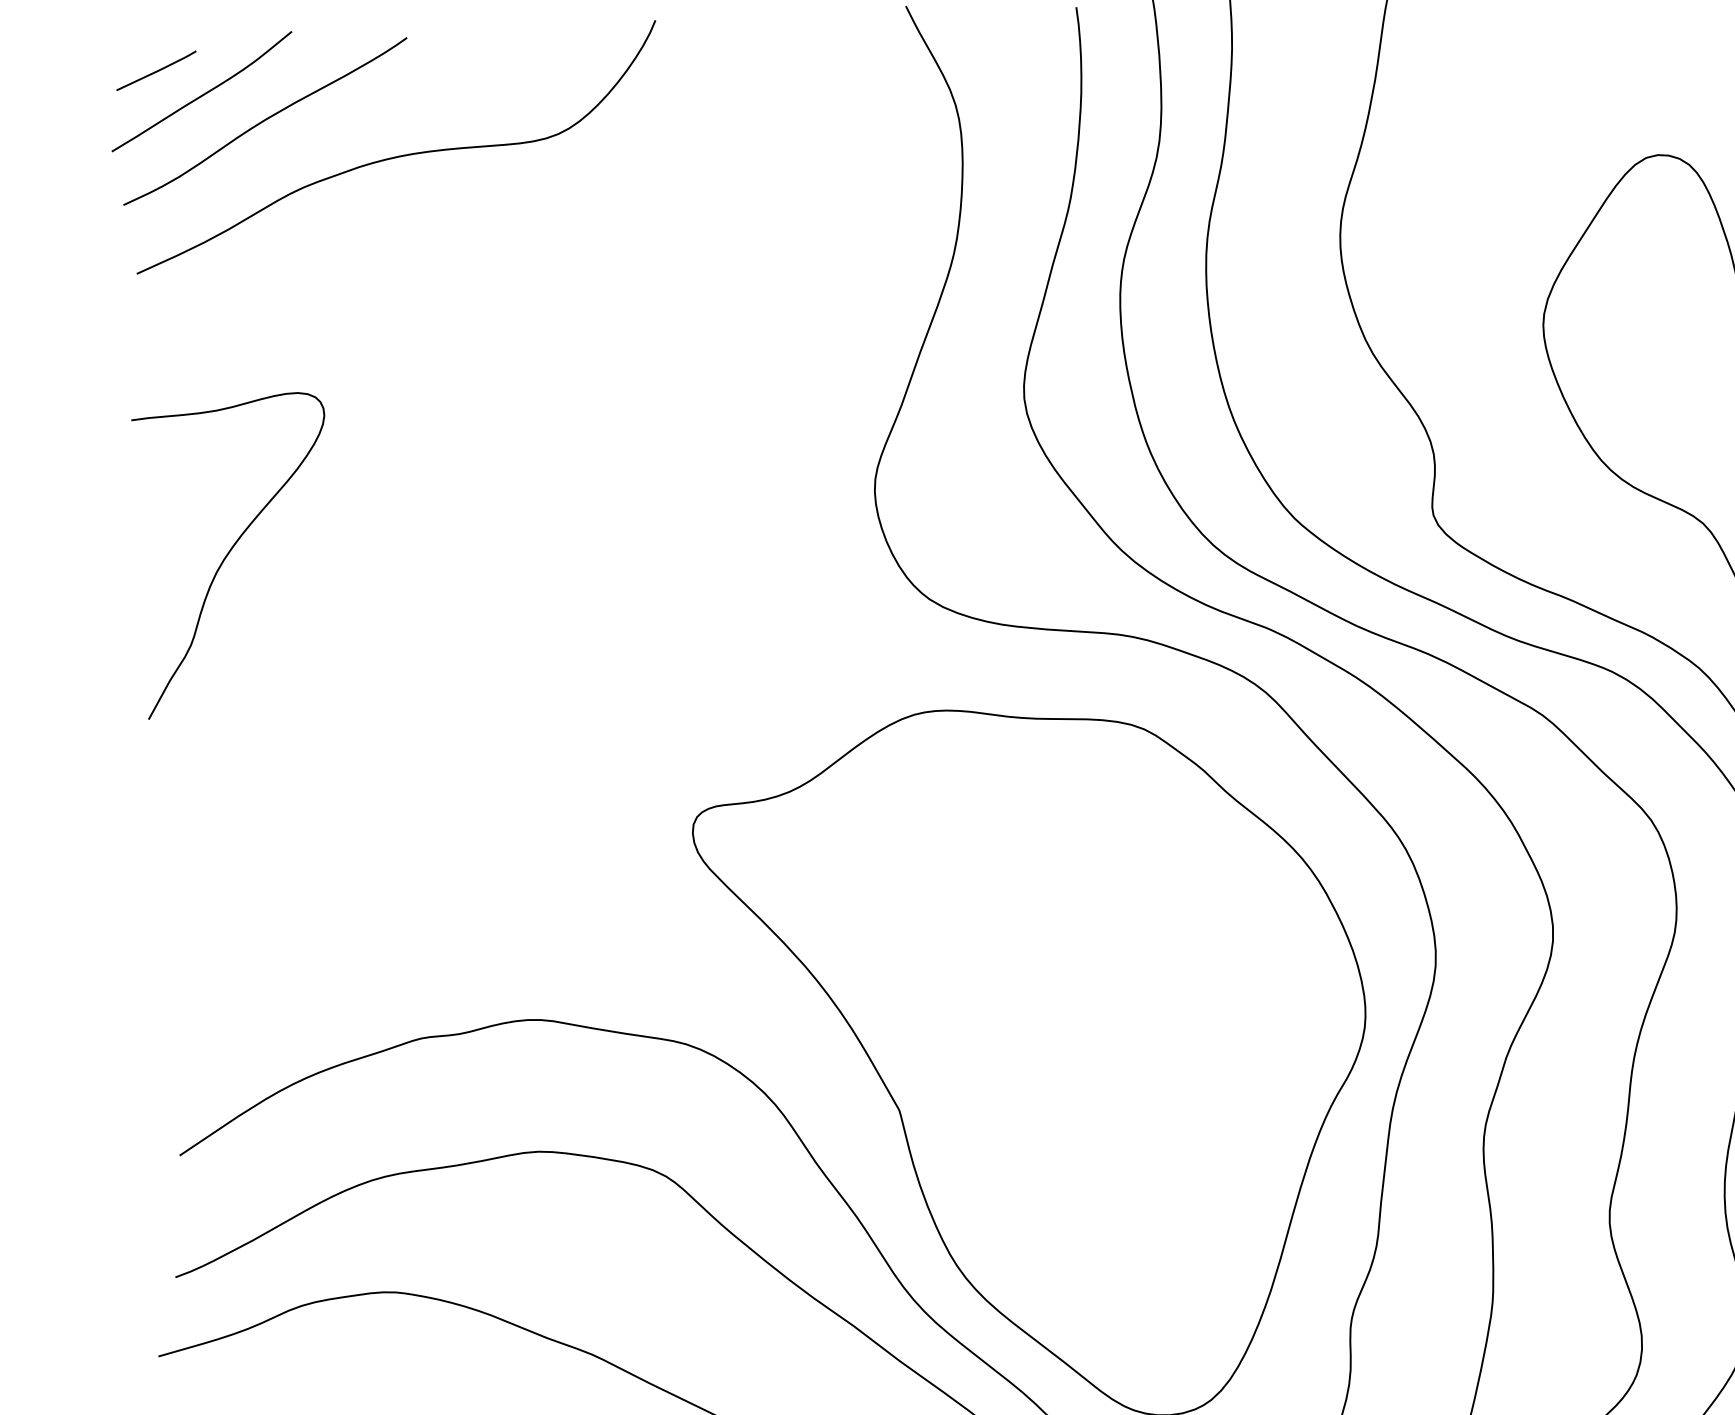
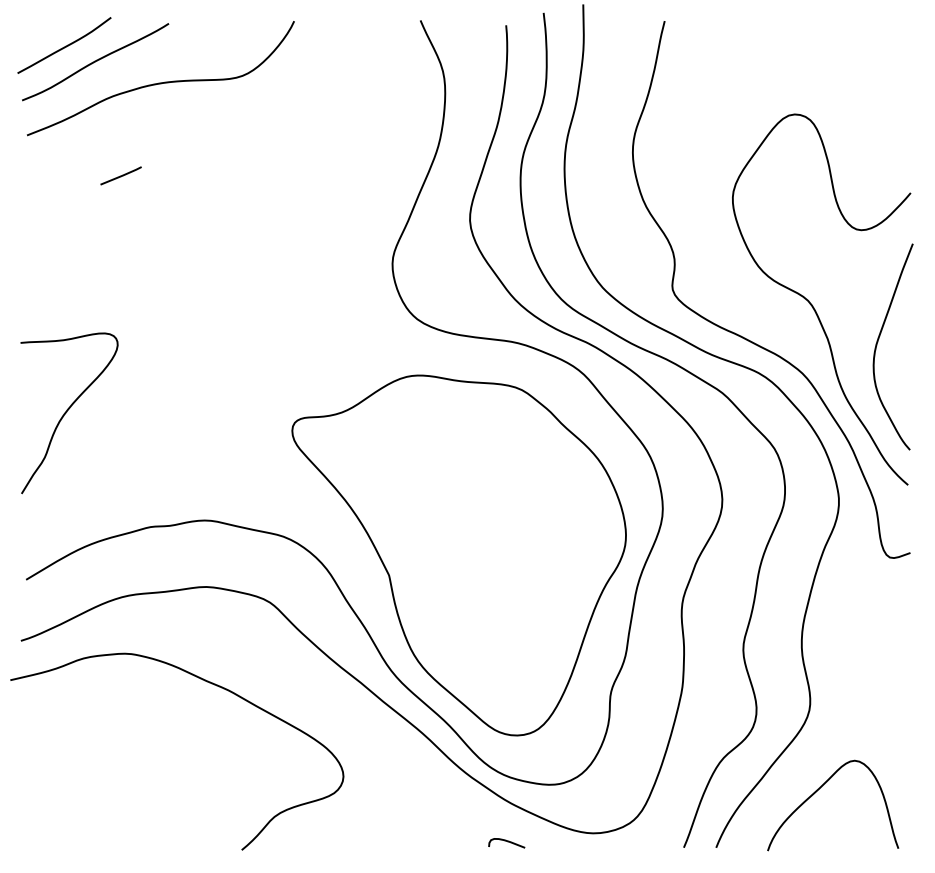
line: (155, 70) -> (120, 175), moved
curve: (231, 553) -> (67, 412), moved

